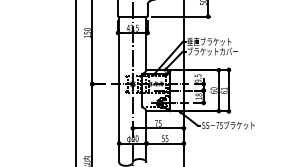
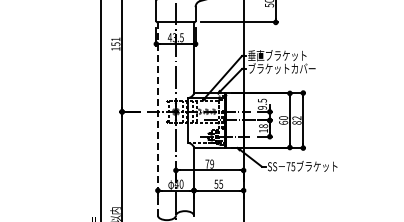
text: (87, 29) -> (115, 39), 150 -> 151
line: (118, 89) -> (157, 119), solid -> dashed
text: (223, 90) -> (296, 120), 61 -> 82
text: (160, 123) -> (212, 163), 75 -> 79

